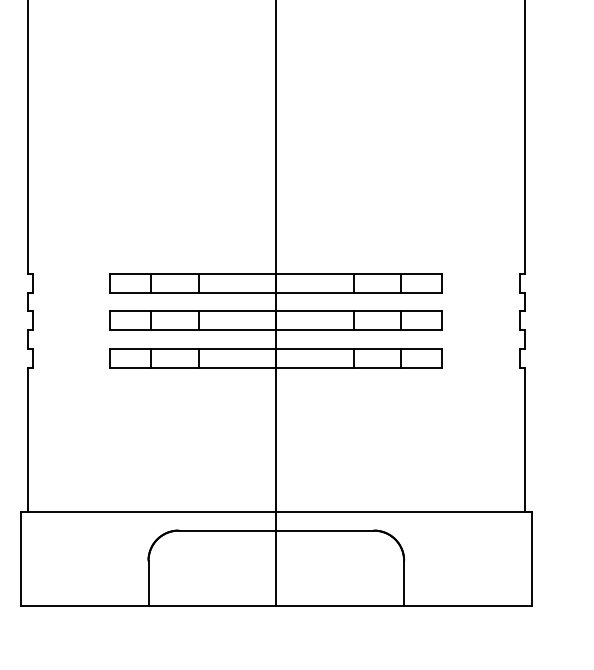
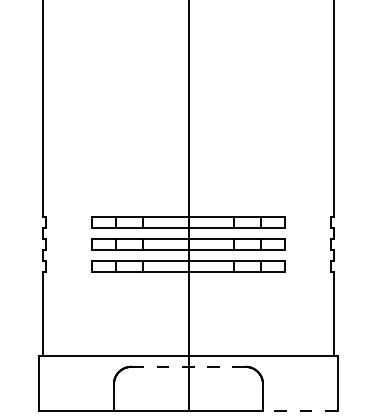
line: (276, 530) -> (188, 366), solid -> dashed
line: (466, 605) -> (299, 410), solid -> dashed

